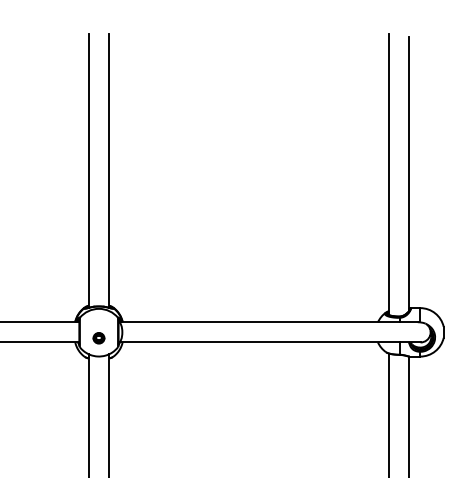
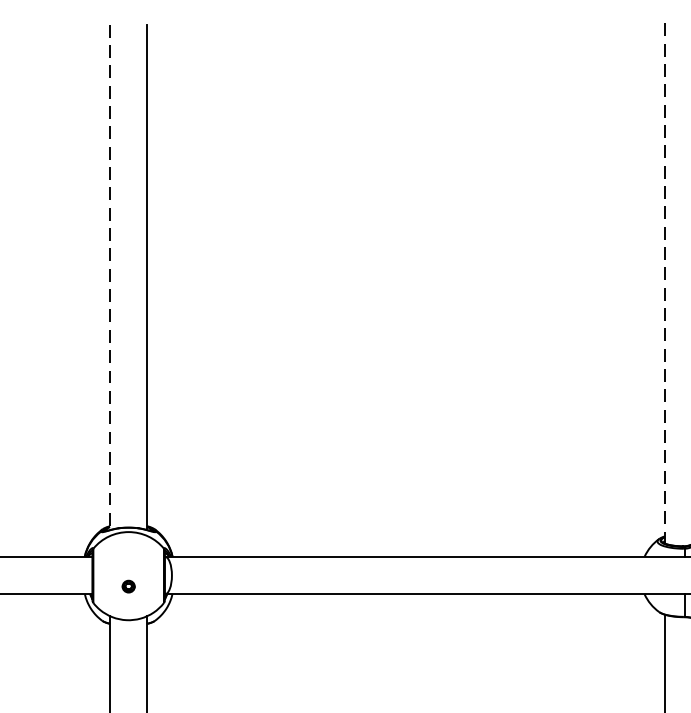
line: (88, 171) -> (109, 278), solid -> dashed
line: (388, 174) -> (663, 283), solid -> dashed
part: (98, 338) -> (127, 586), size x0.6

